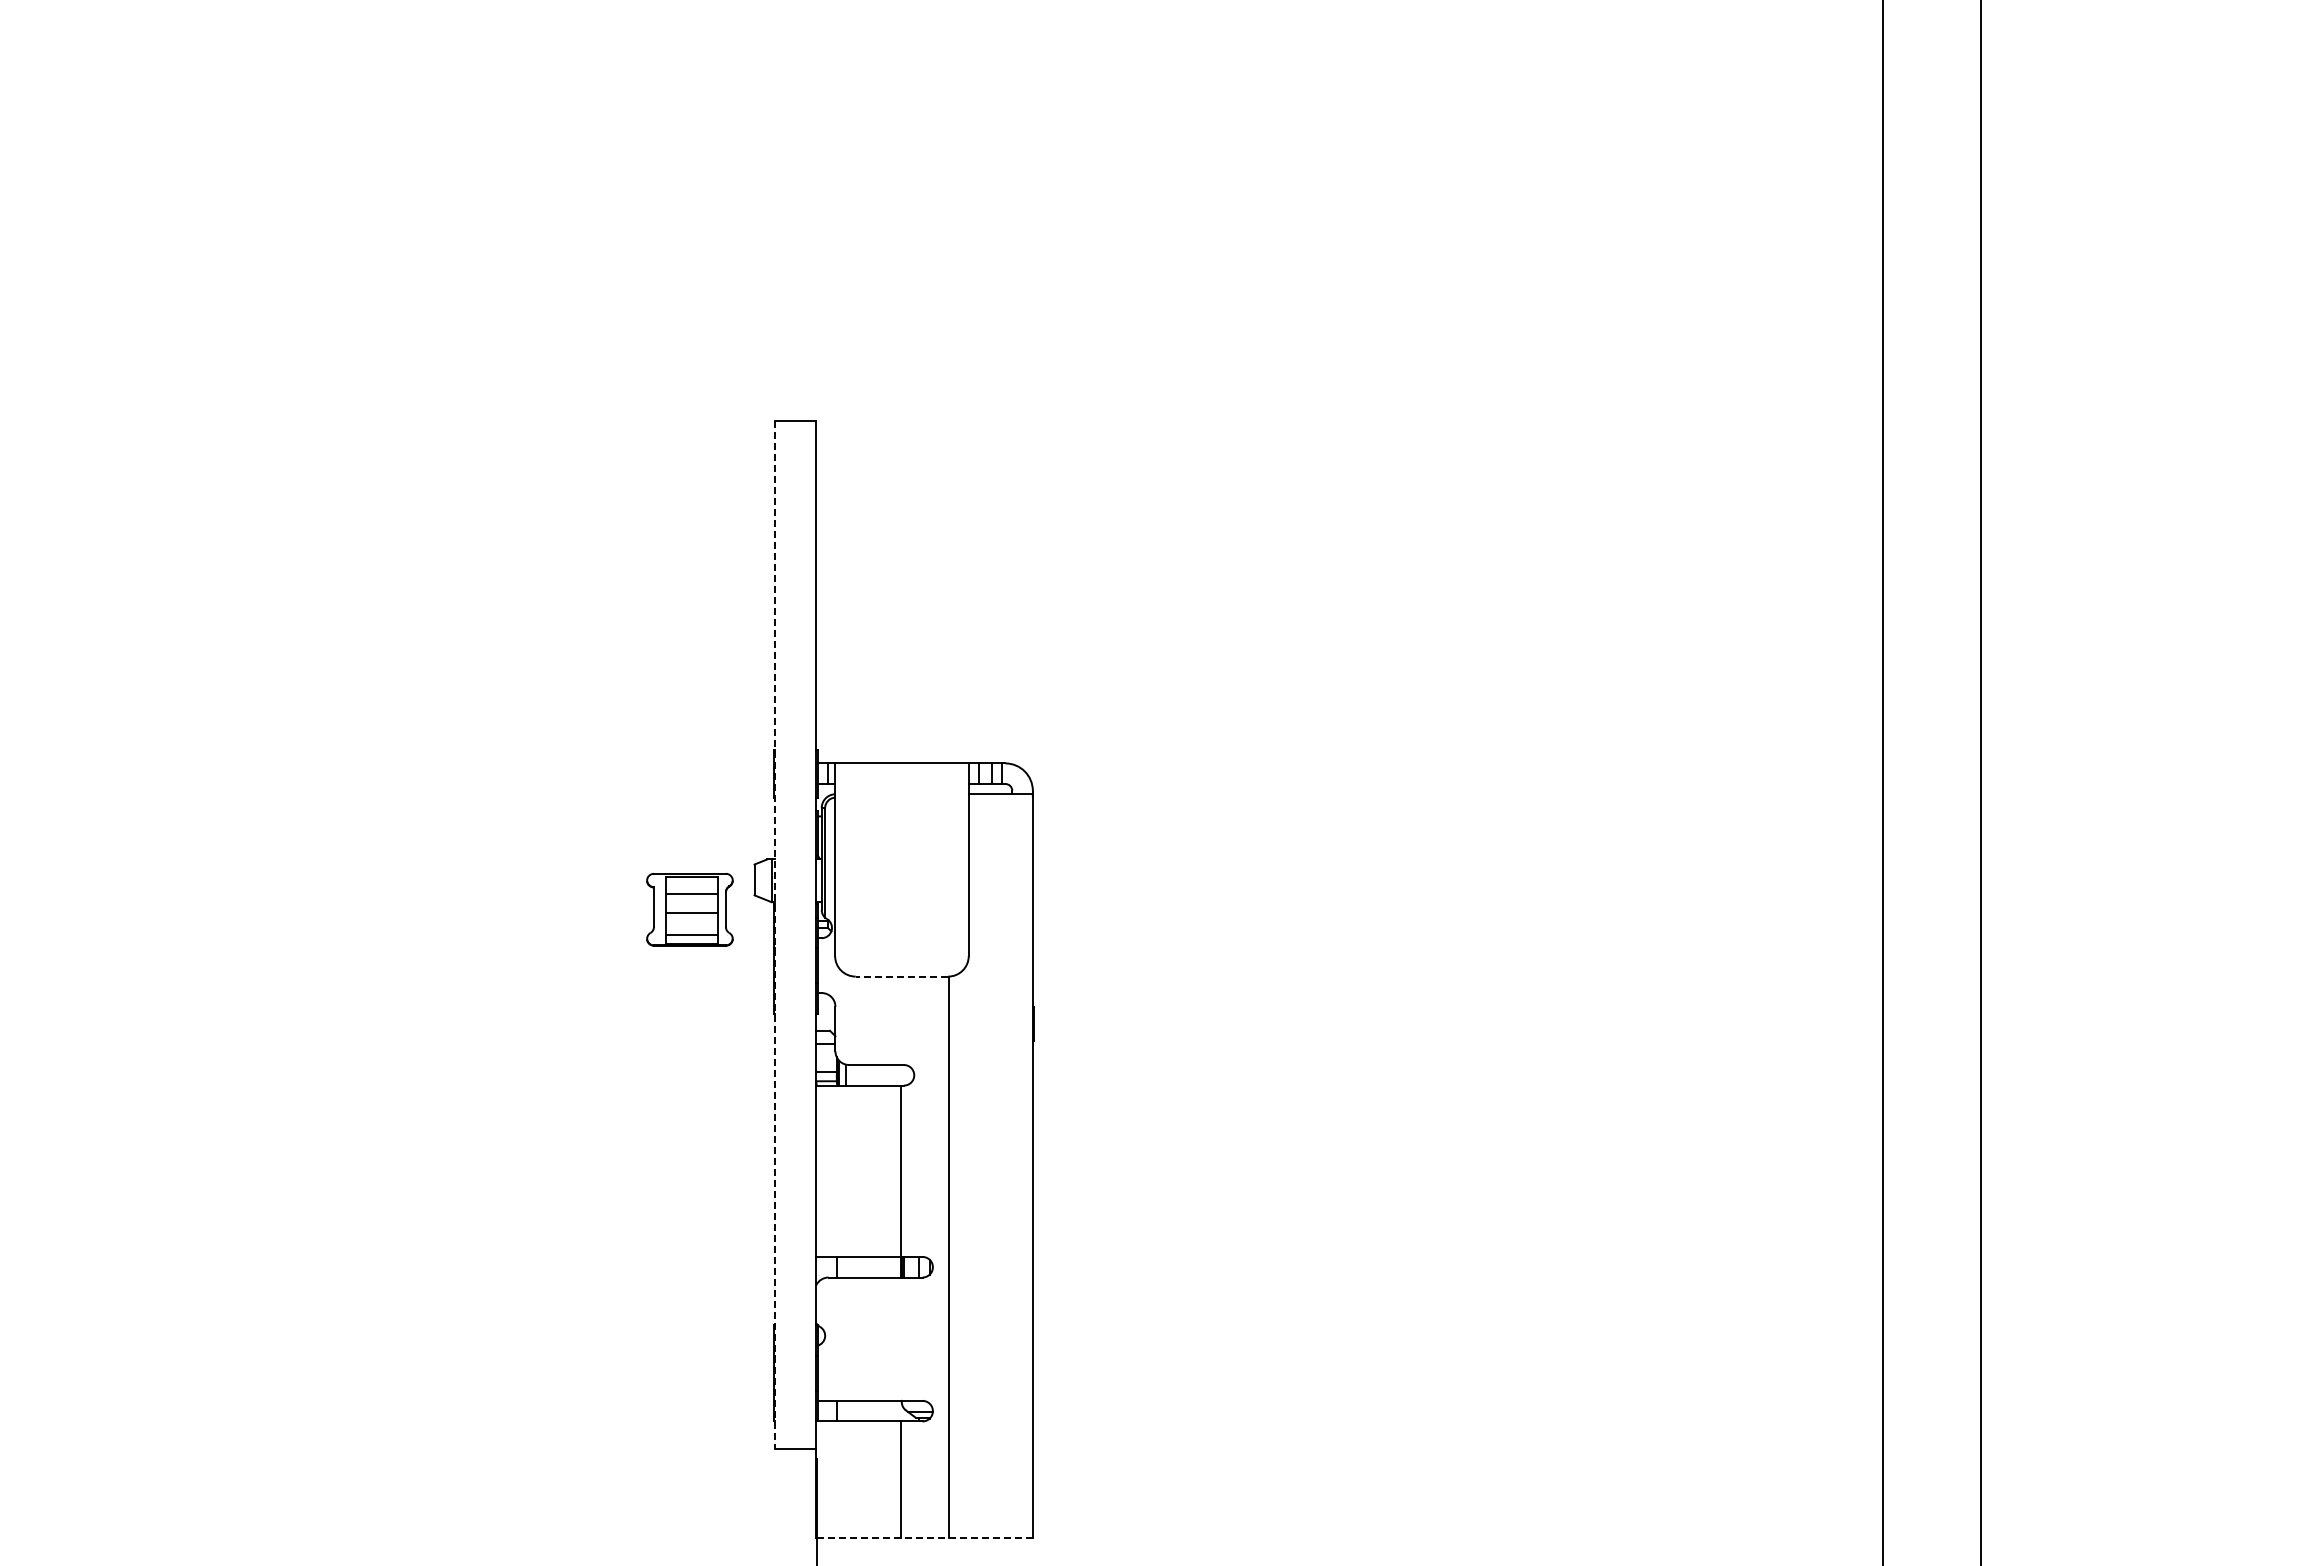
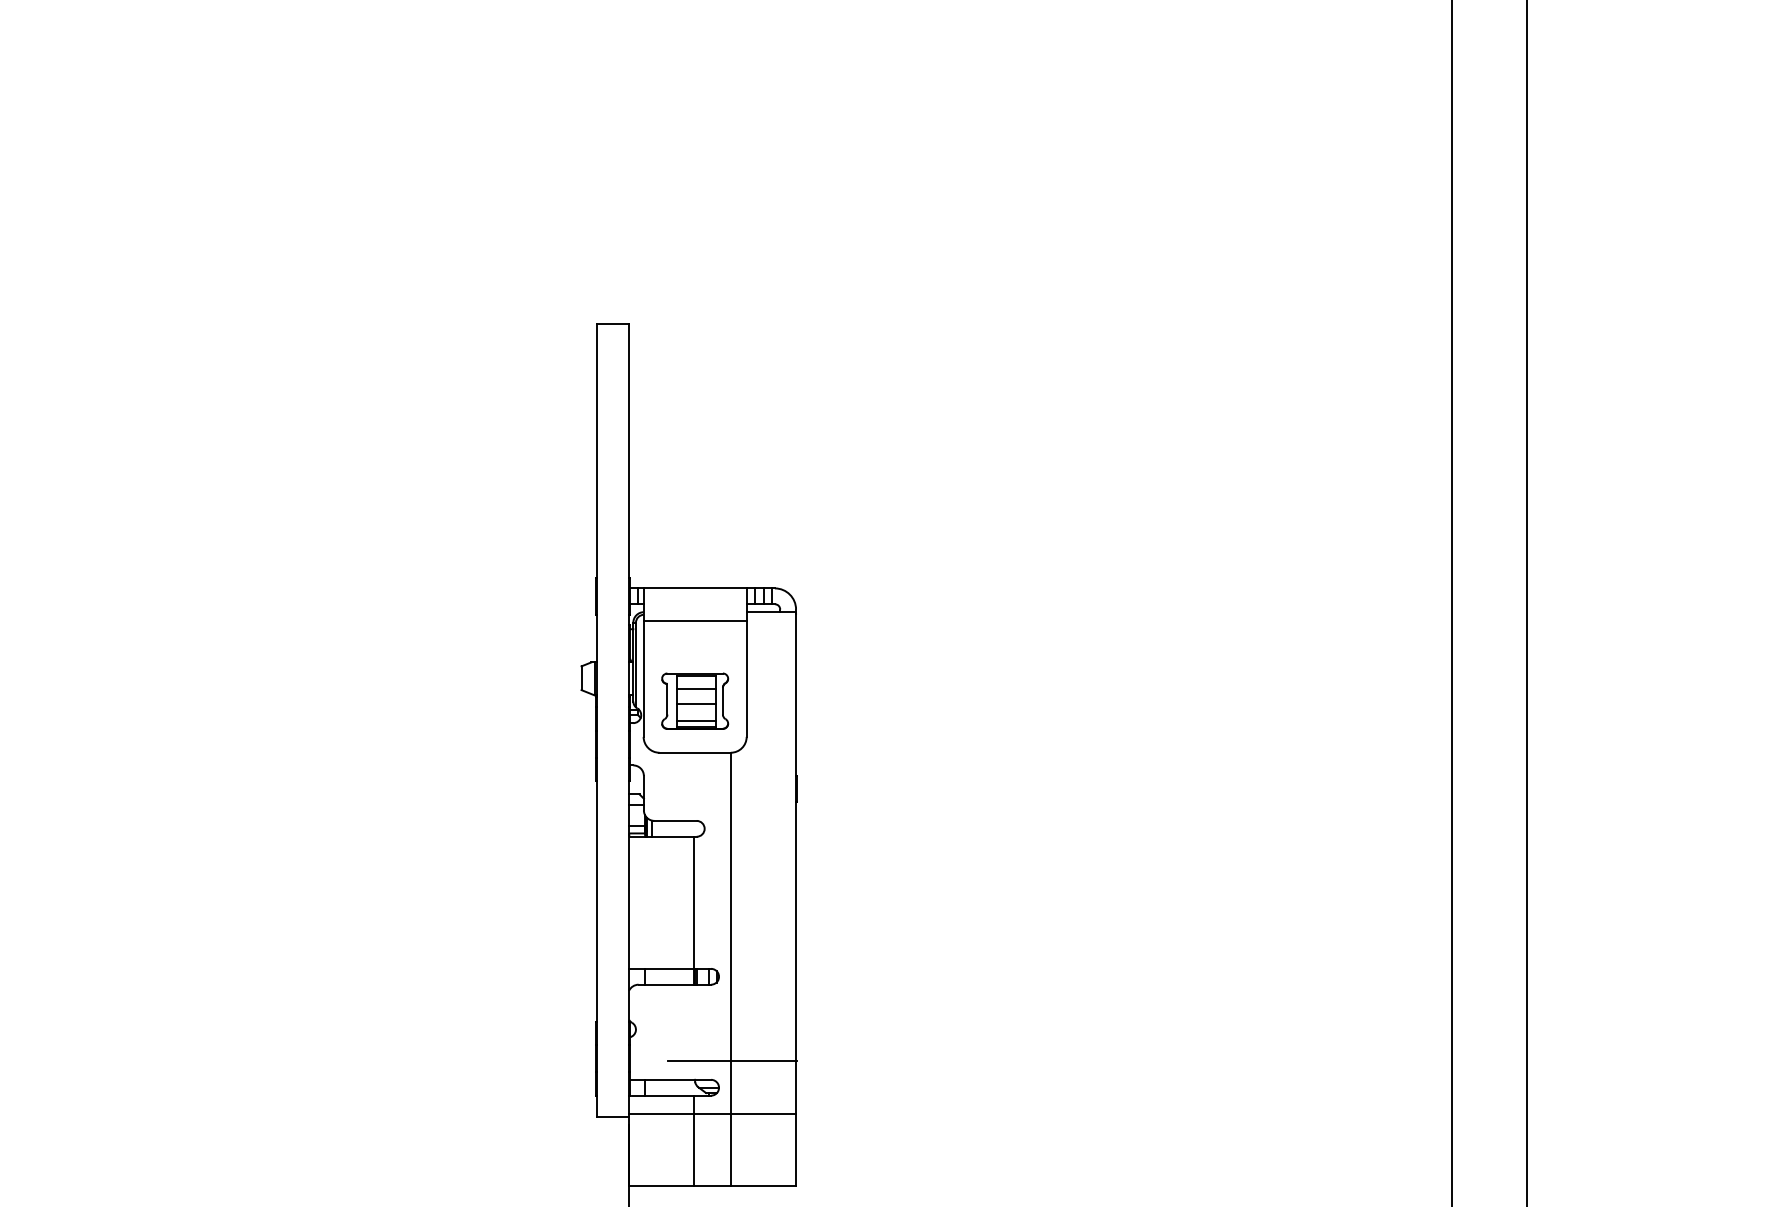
line: (901, 805) -> (694, 620), added
part: (689, 909) -> (694, 701), moved
line: (775, 935) -> (597, 721), dashed -> solid
line: (901, 976) -> (694, 752), dashed -> solid
line: (950, 1376) -> (732, 1061), added
line: (924, 1445) -> (712, 1114), added
line: (924, 1537) -> (712, 1185), dashed -> solid

